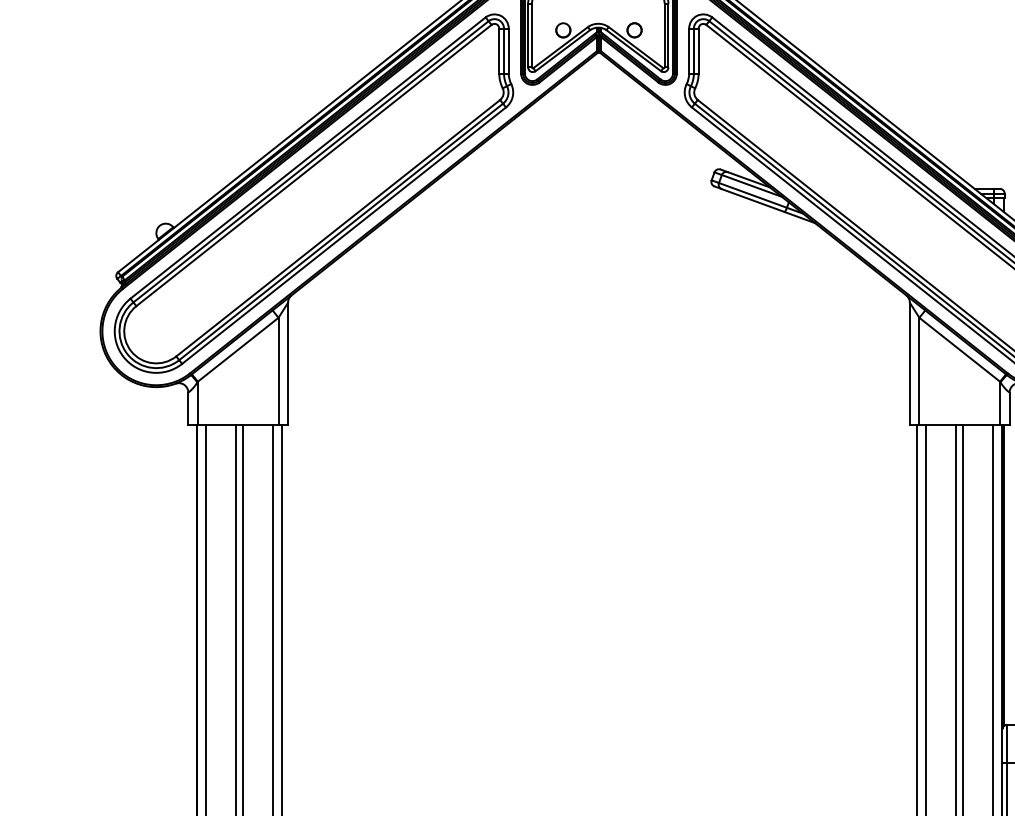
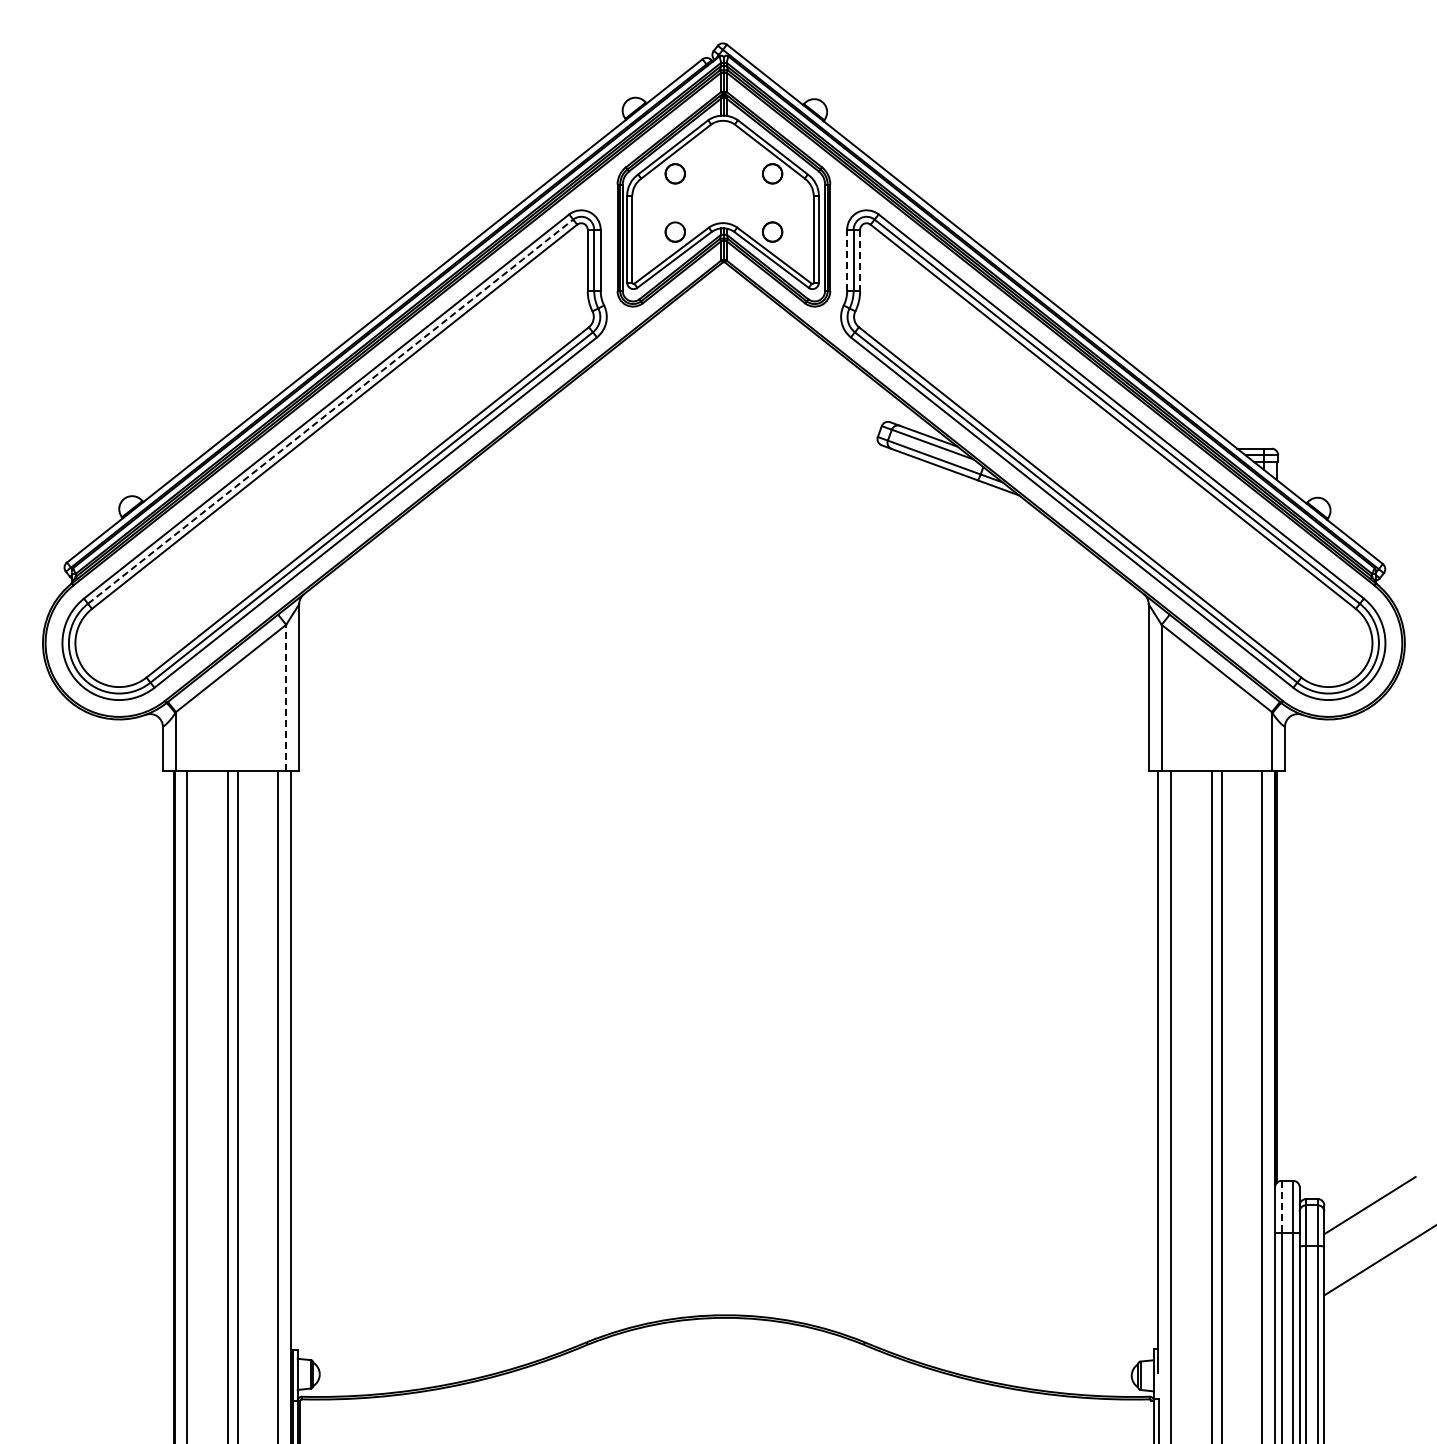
line: (689, 51) -> (847, 260), solid -> dashed
line: (698, 51) -> (860, 260), solid -> dashed
line: (311, 161) -> (331, 411), solid -> dashed
line: (278, 371) -> (286, 697), solid -> dashed
line: (1007, 743) -> (1281, 1206), solid -> dashed

